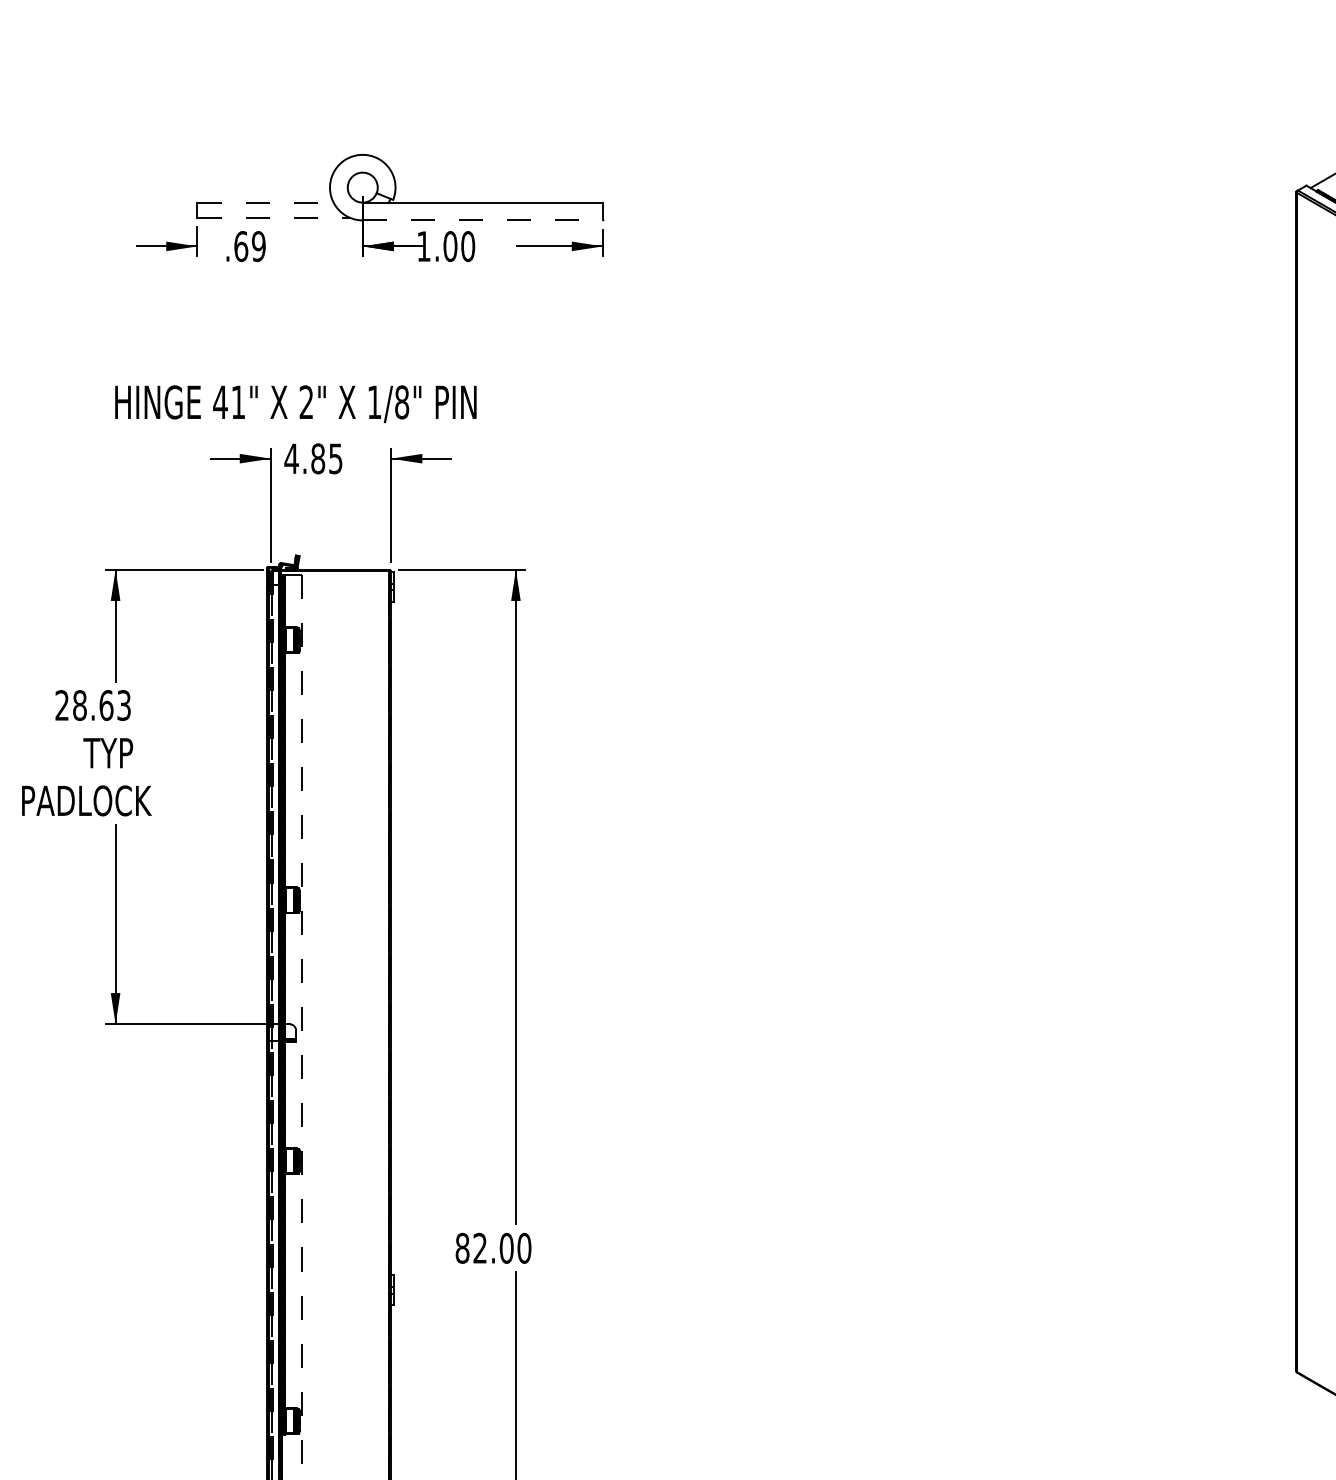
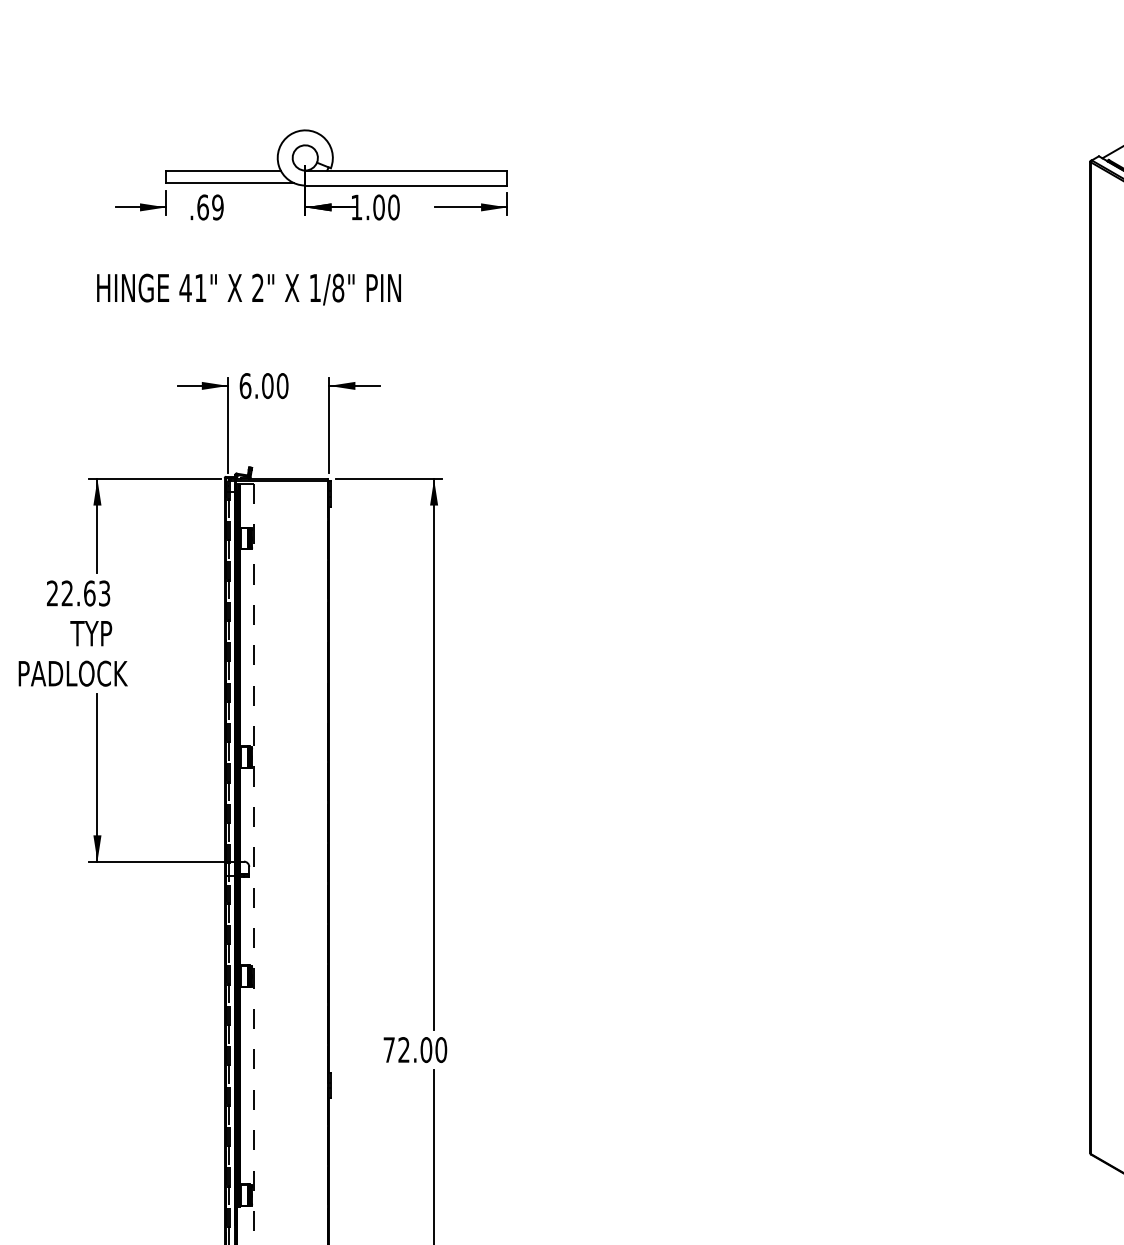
line: (266, 202) -> (224, 170), dashed -> solid
line: (274, 217) -> (231, 183), dashed -> solid
line: (483, 220) -> (406, 185), dashed -> solid
text: (295, 404) -> (248, 289), moved
text: (313, 458) -> (263, 385), 4.85 -> 6.00
text: (79, 705) -> (67, 593), 28.63 -> 22.63
text: (462, 1247) -> (389, 1049), 82.00 -> 72.00

